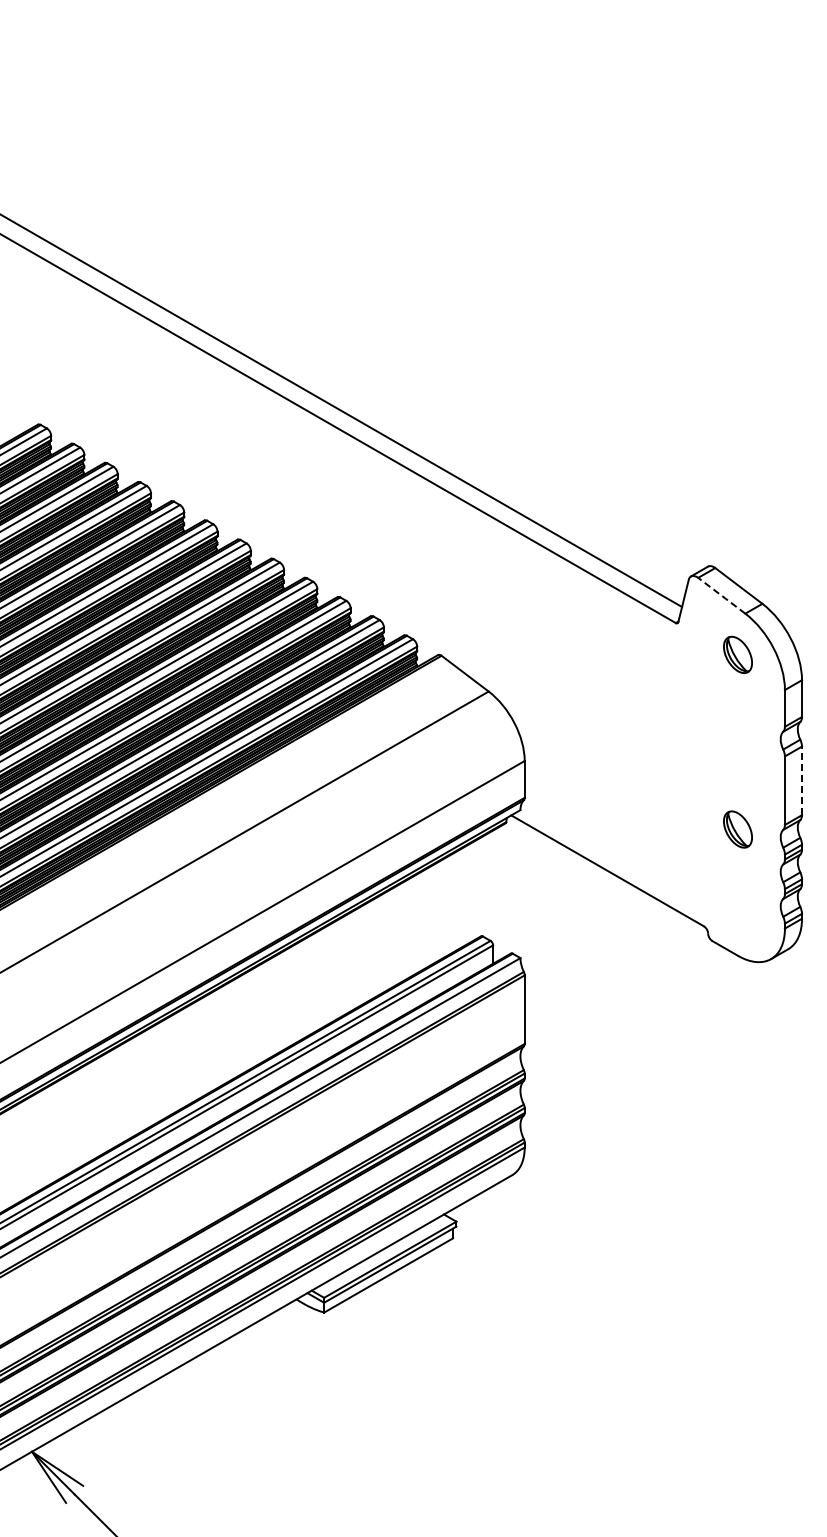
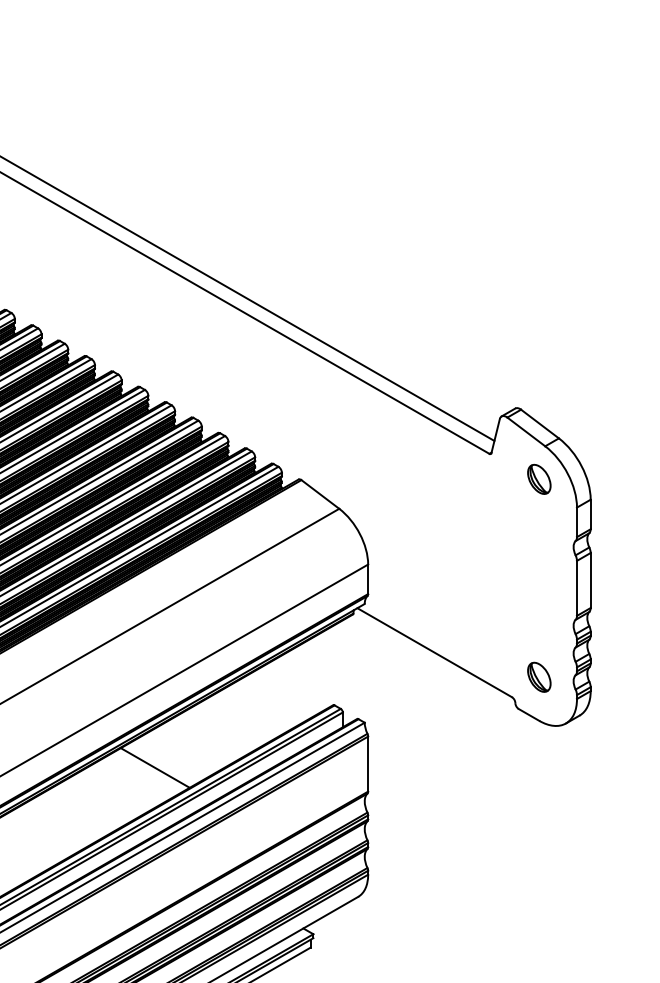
line: (721, 595) -> (526, 431), dashed -> solid
line: (802, 780) -> (591, 580), dashed -> solid
part: (737, 829) -> (538, 677), moved
line: (259, 1014) -> (155, 767), added

